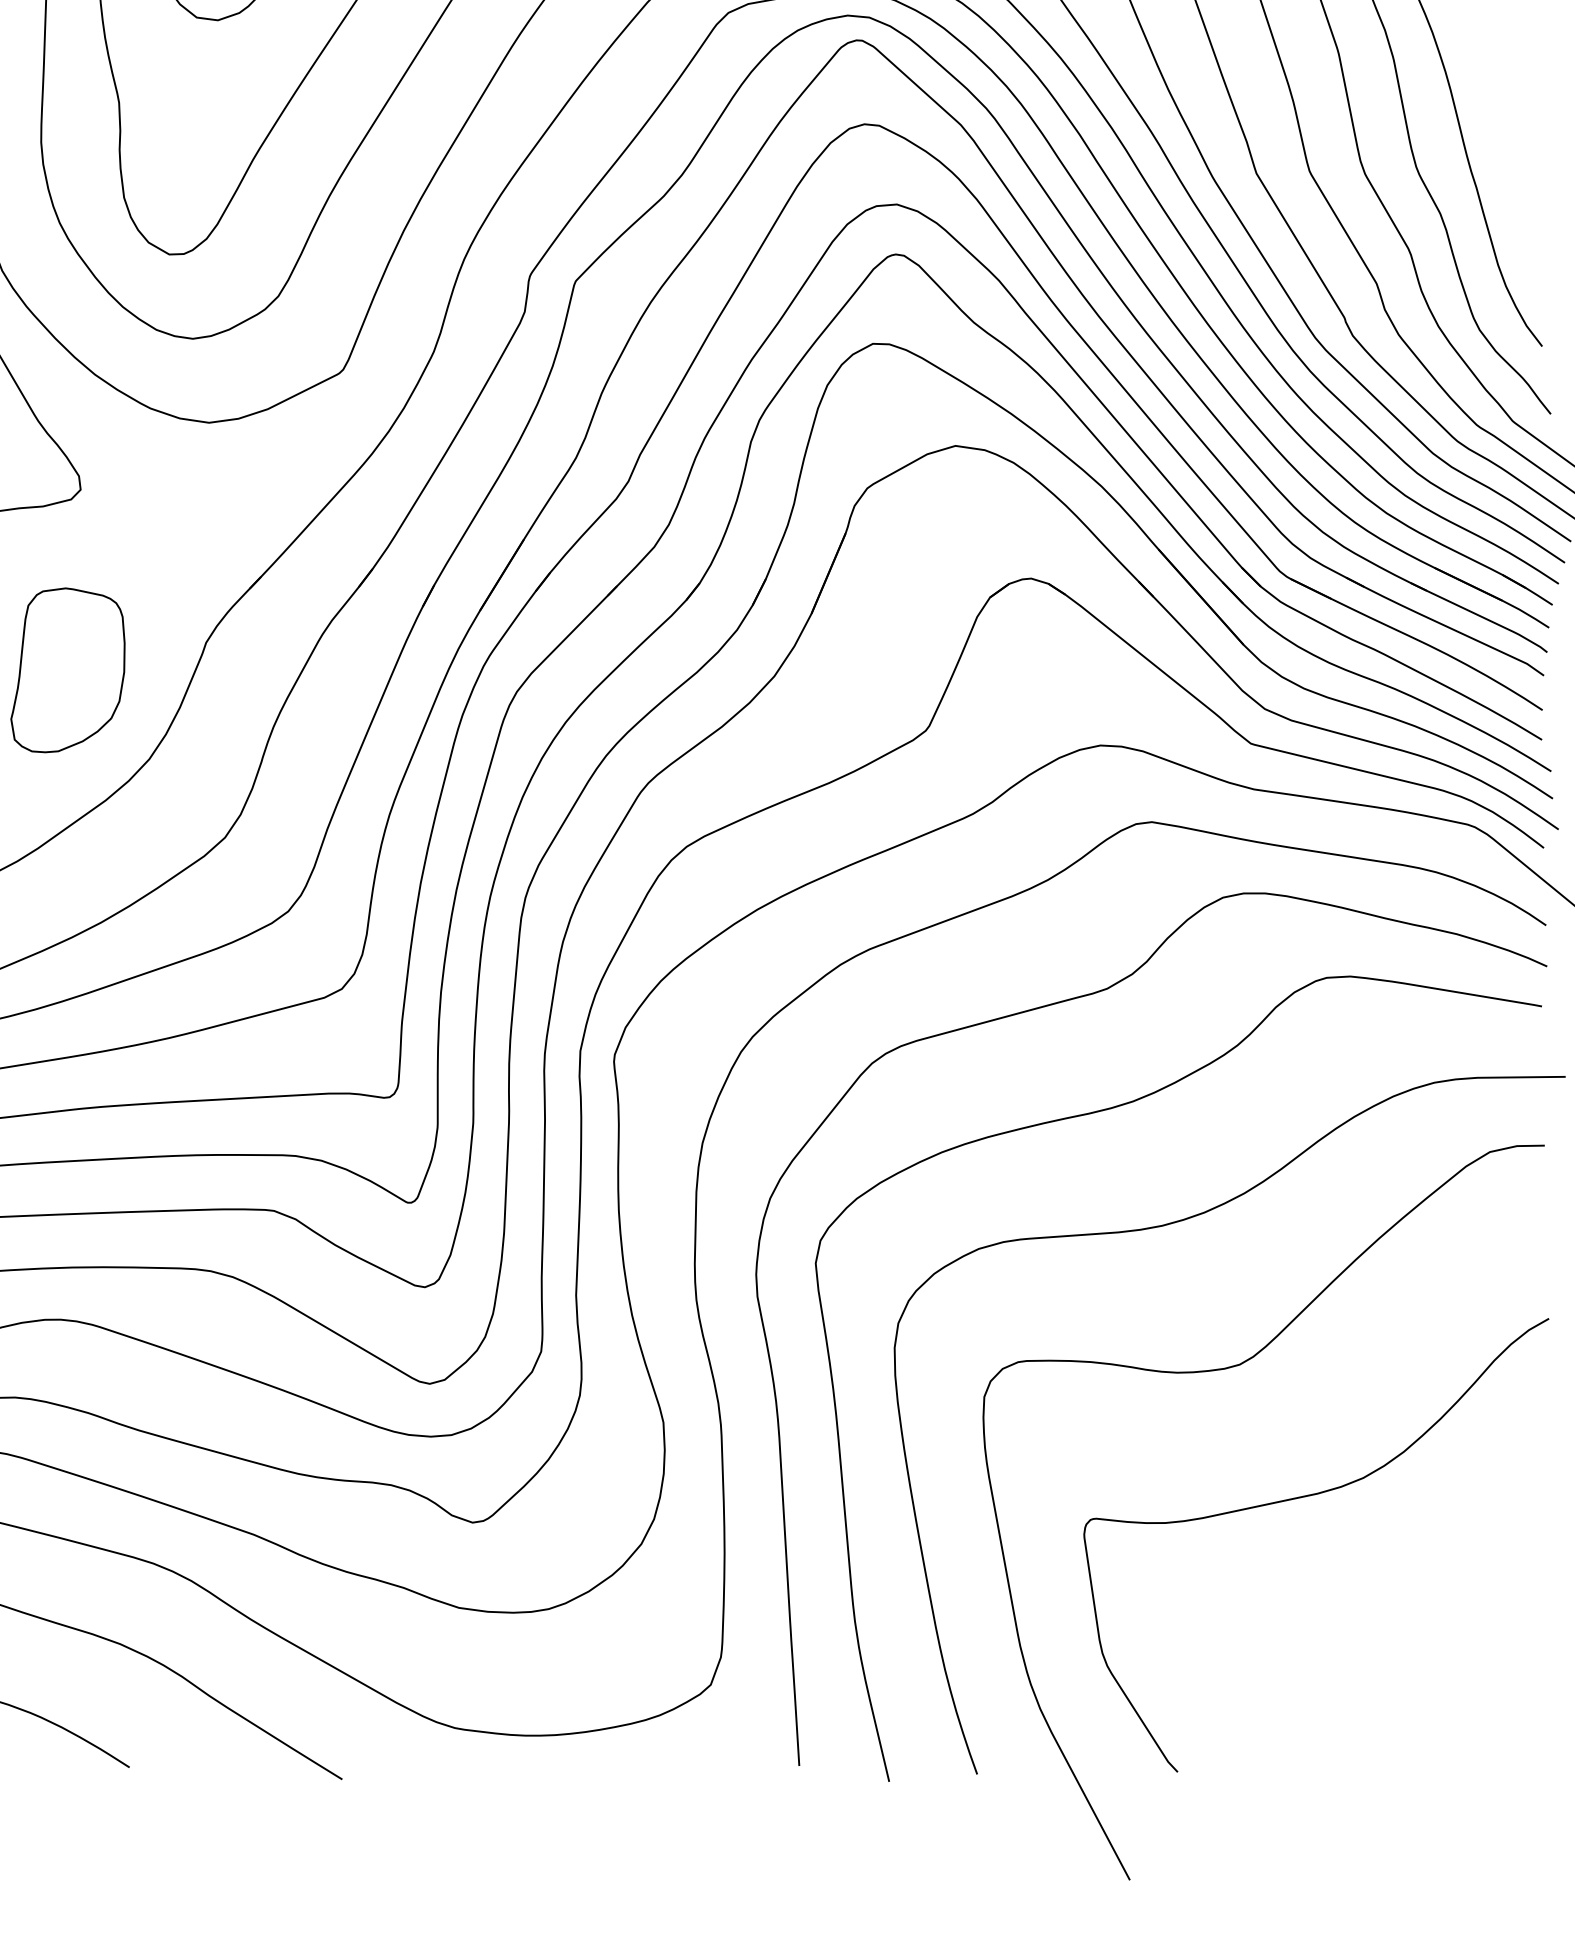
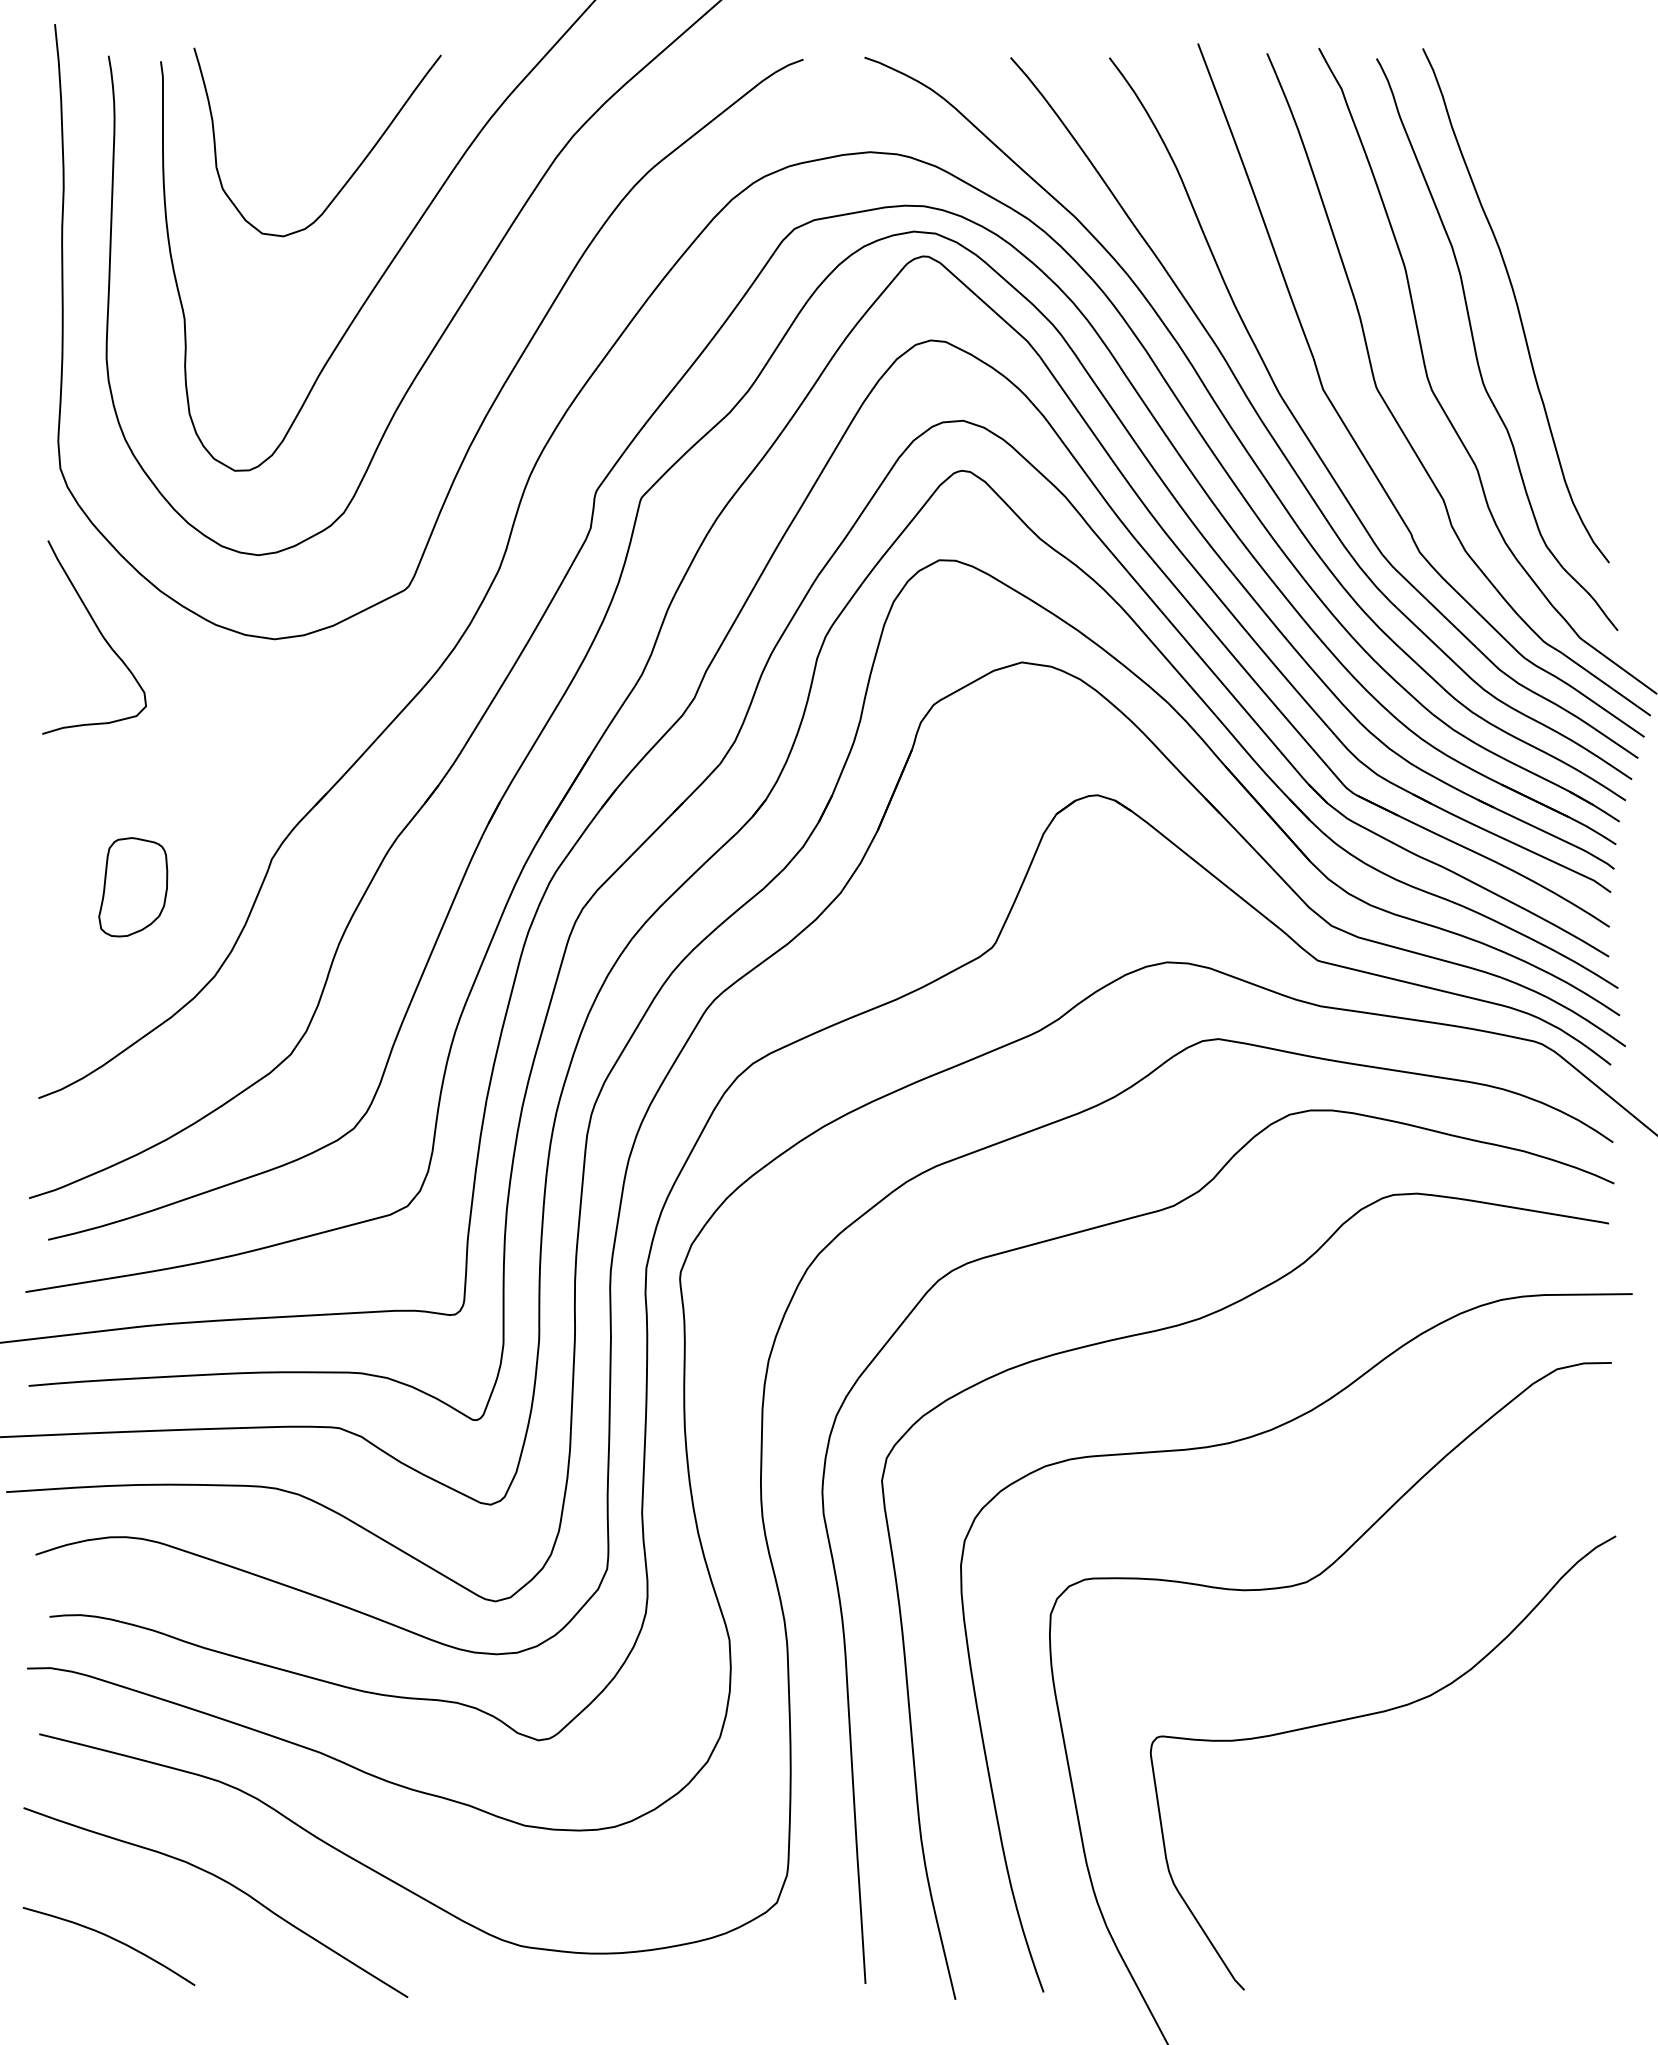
part: (67, 670) -> (132, 887), size x0.6

